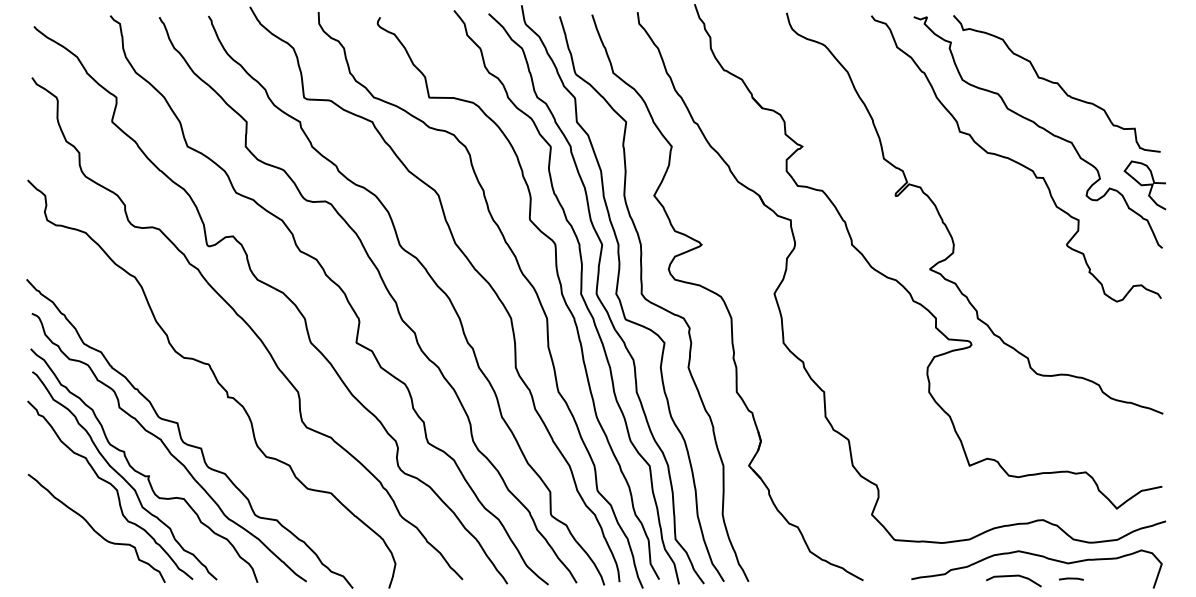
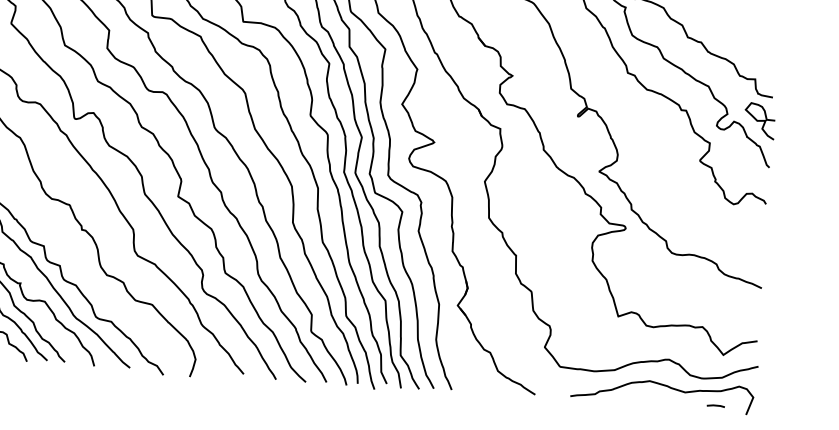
curve: (1013, 576) -> (644, 399), removed
line: (1071, 578) -> (715, 405), moved

